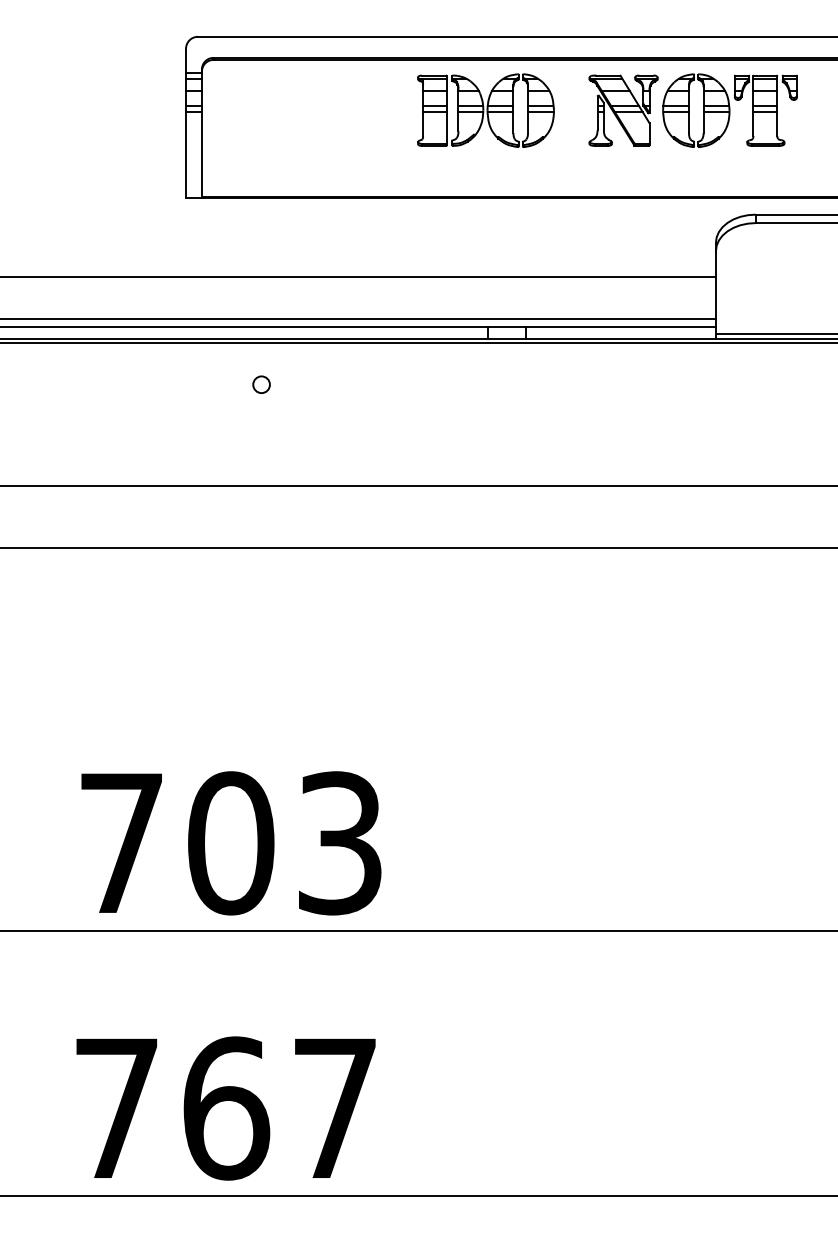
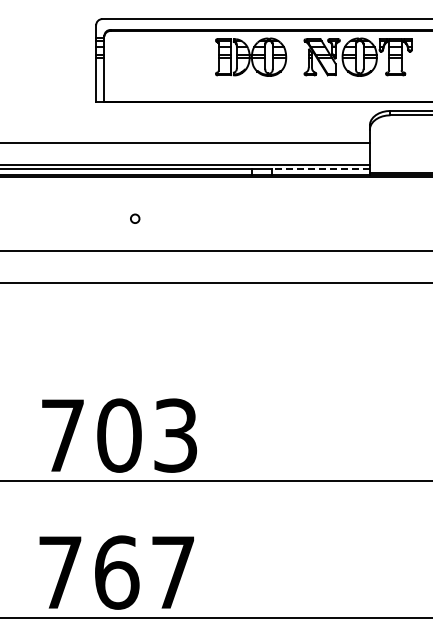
line: (620, 328) -> (320, 169), solid -> dashed
circle: (262, 384) -> (135, 218), moved

